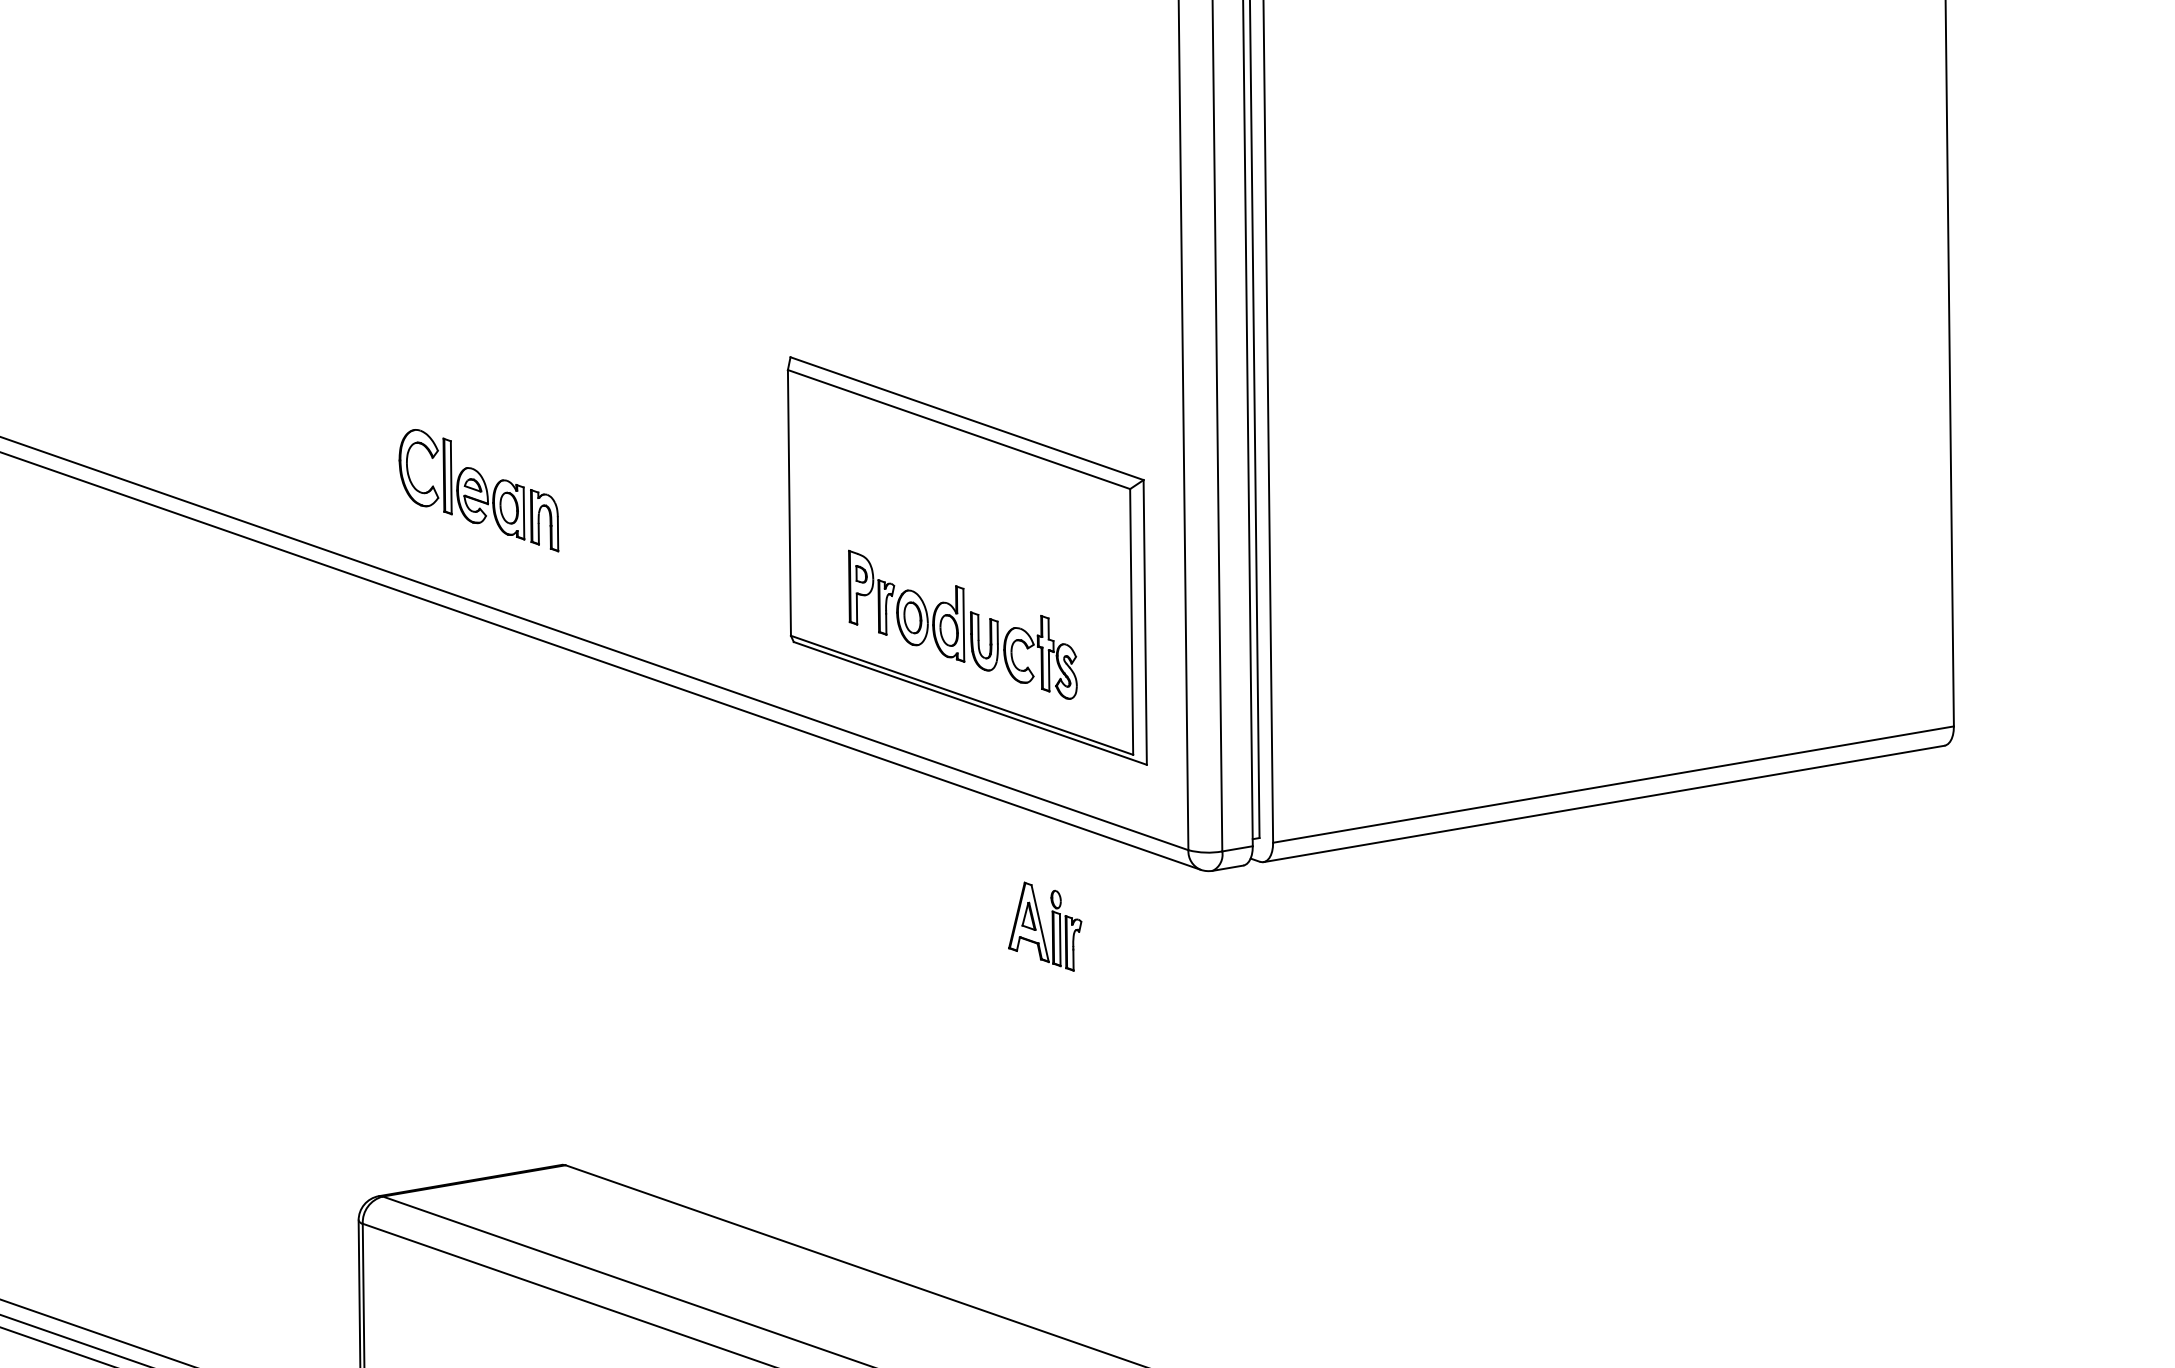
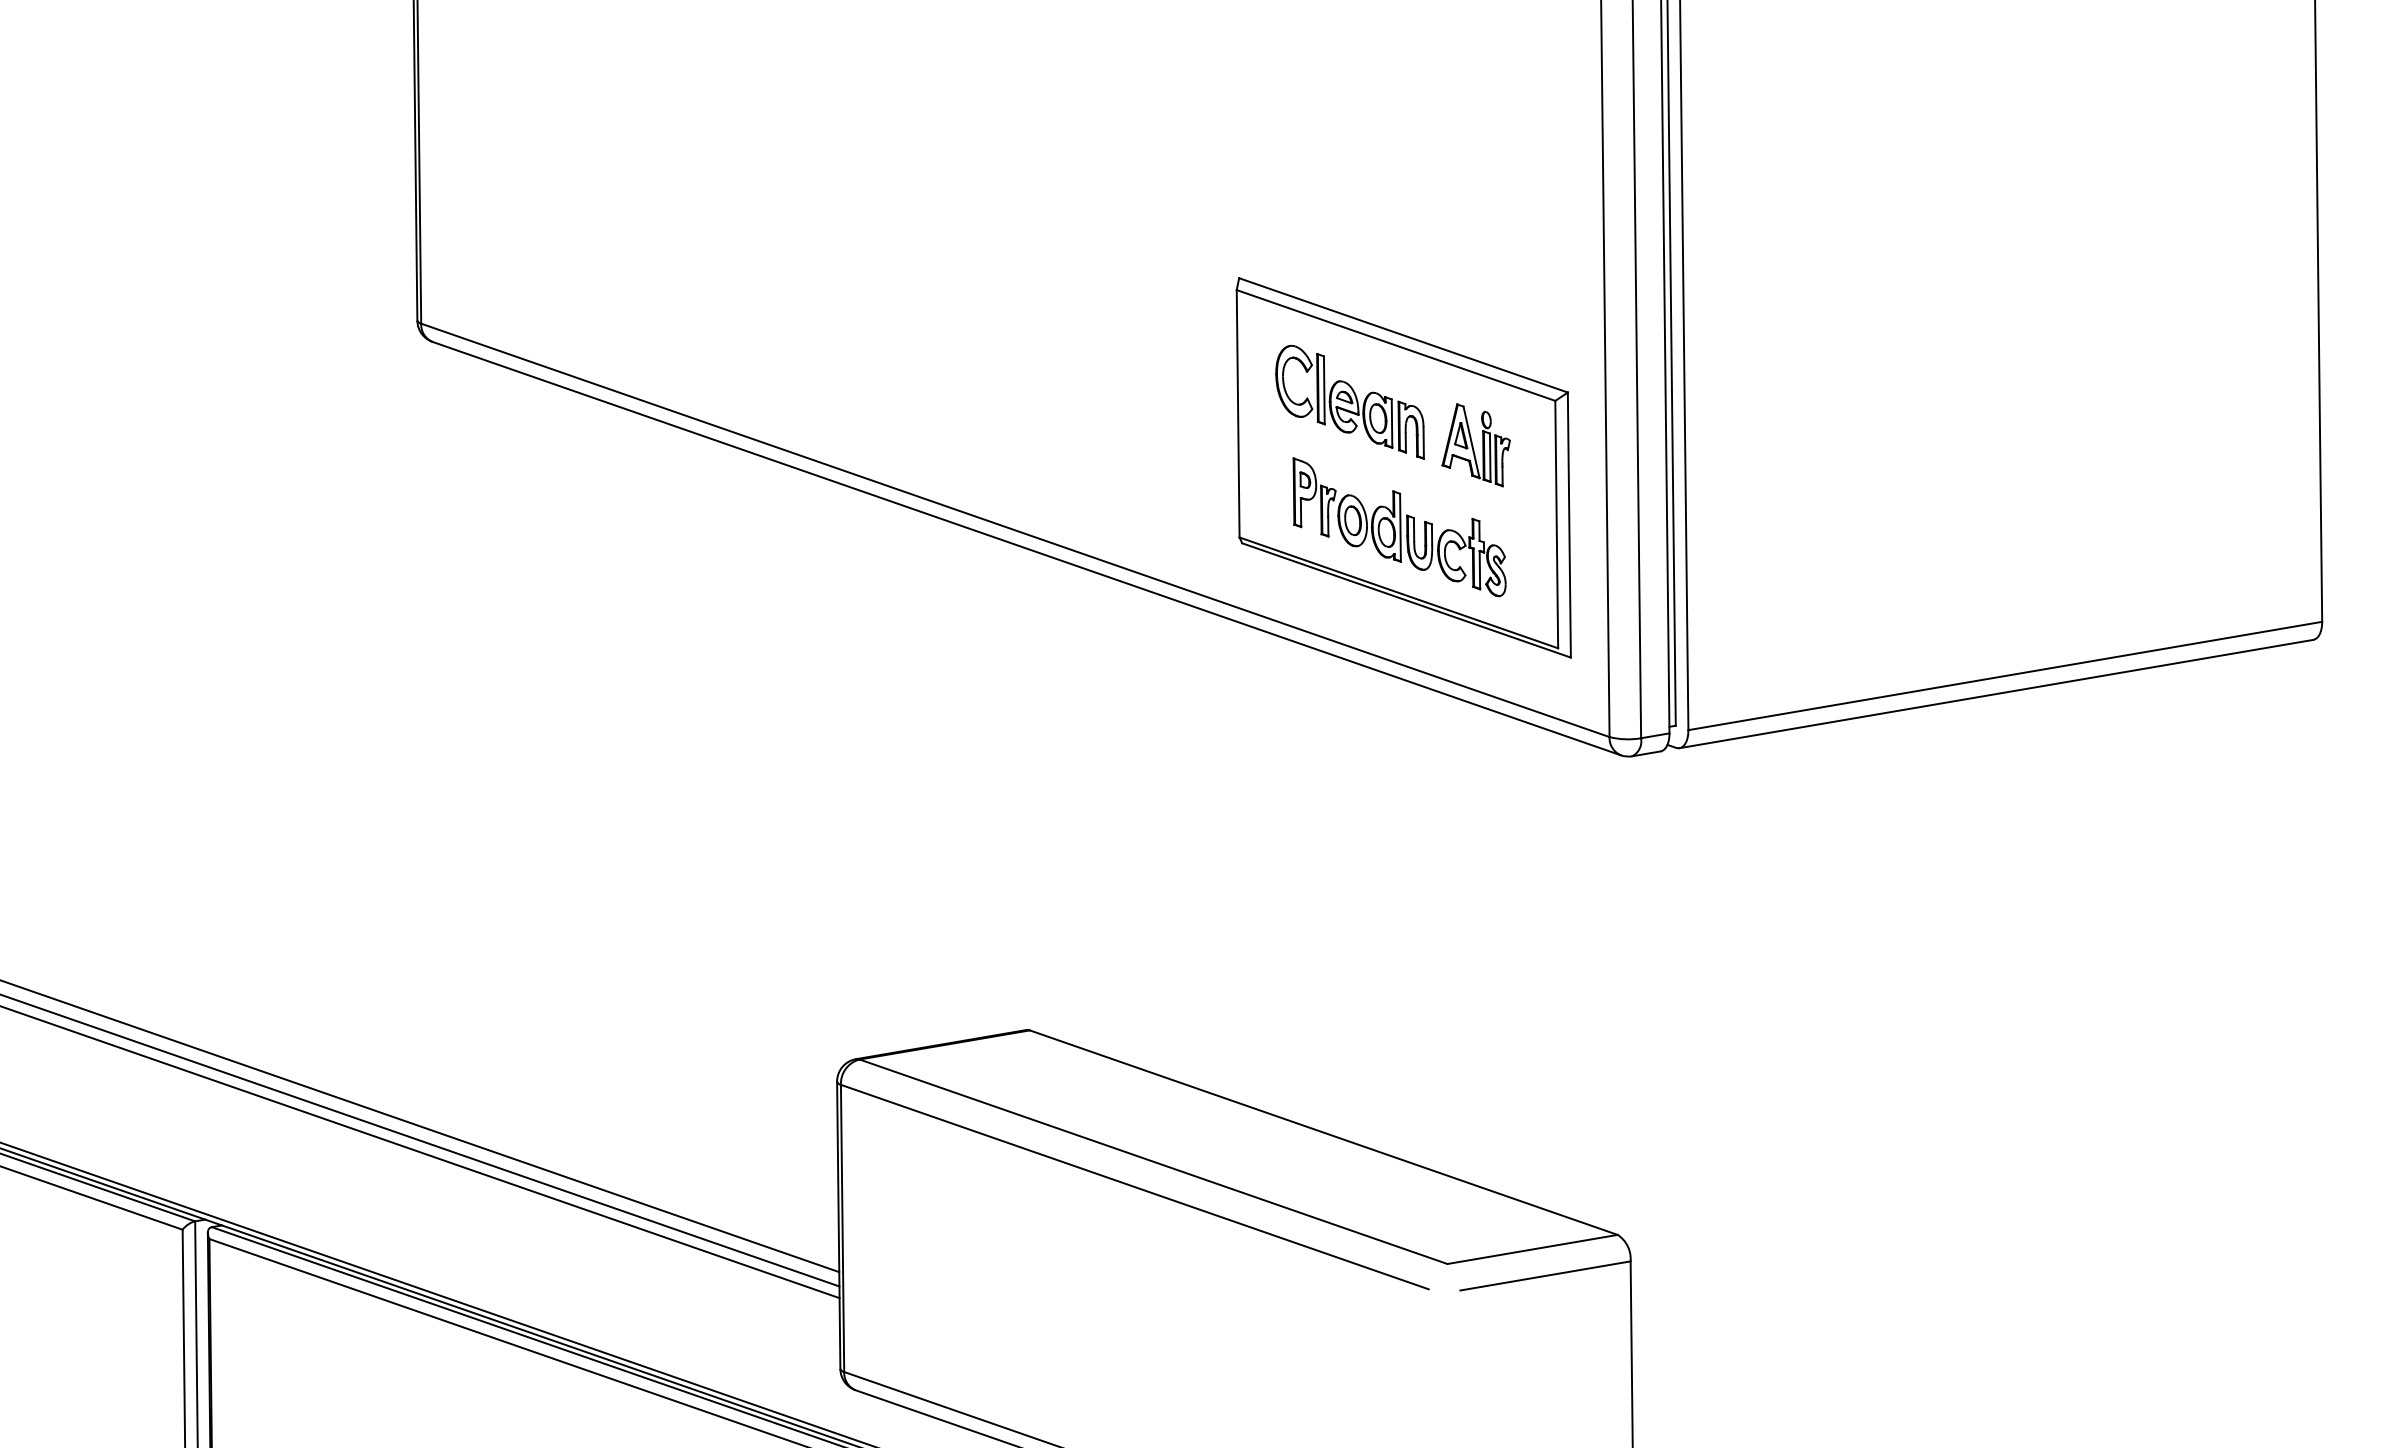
part: (478, 489) -> (1349, 401), moved
part: (1044, 926) -> (1475, 445), moved

